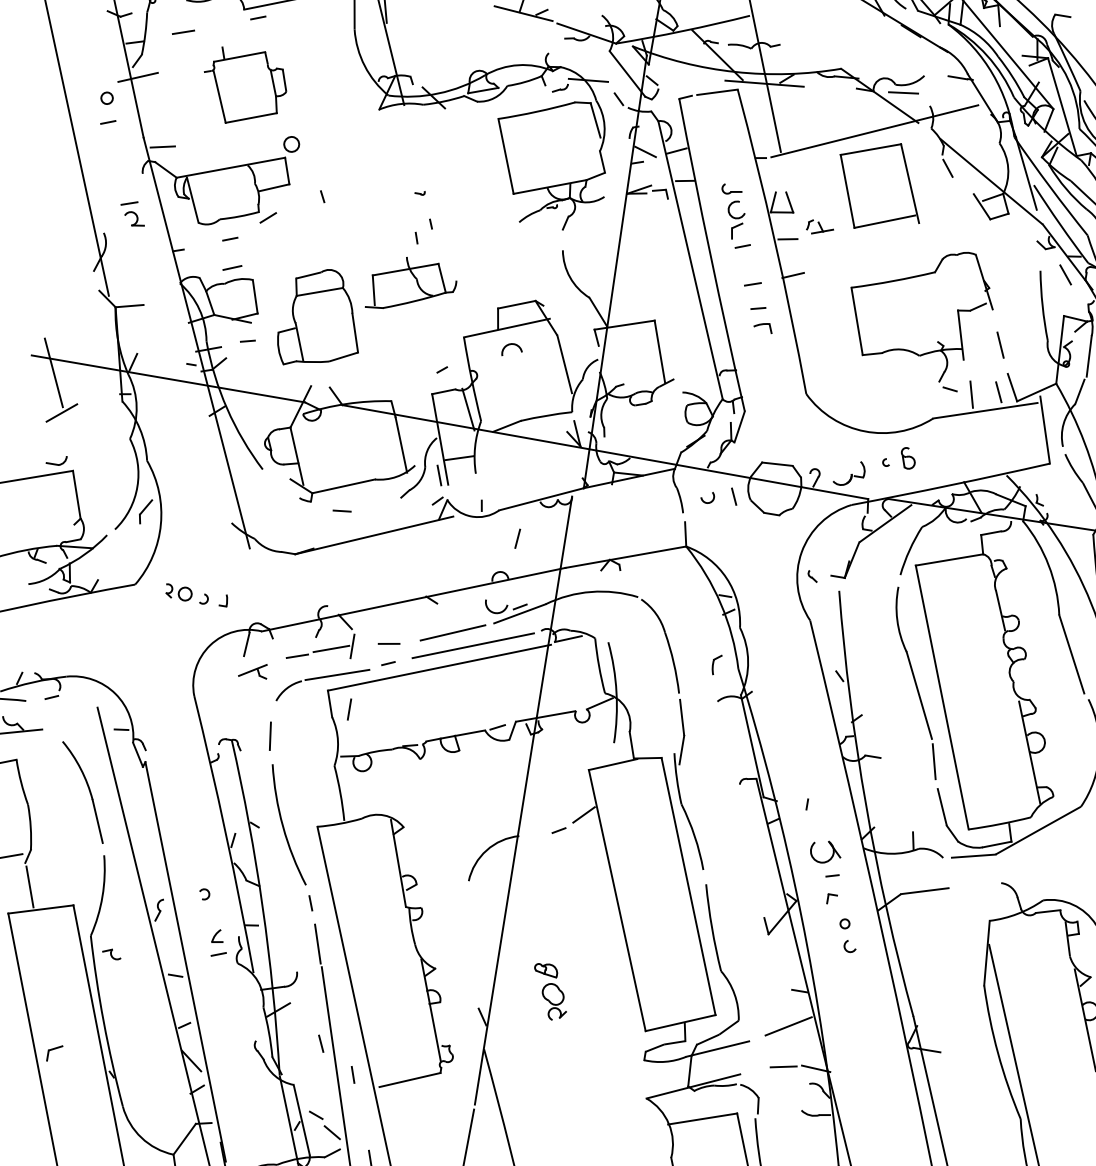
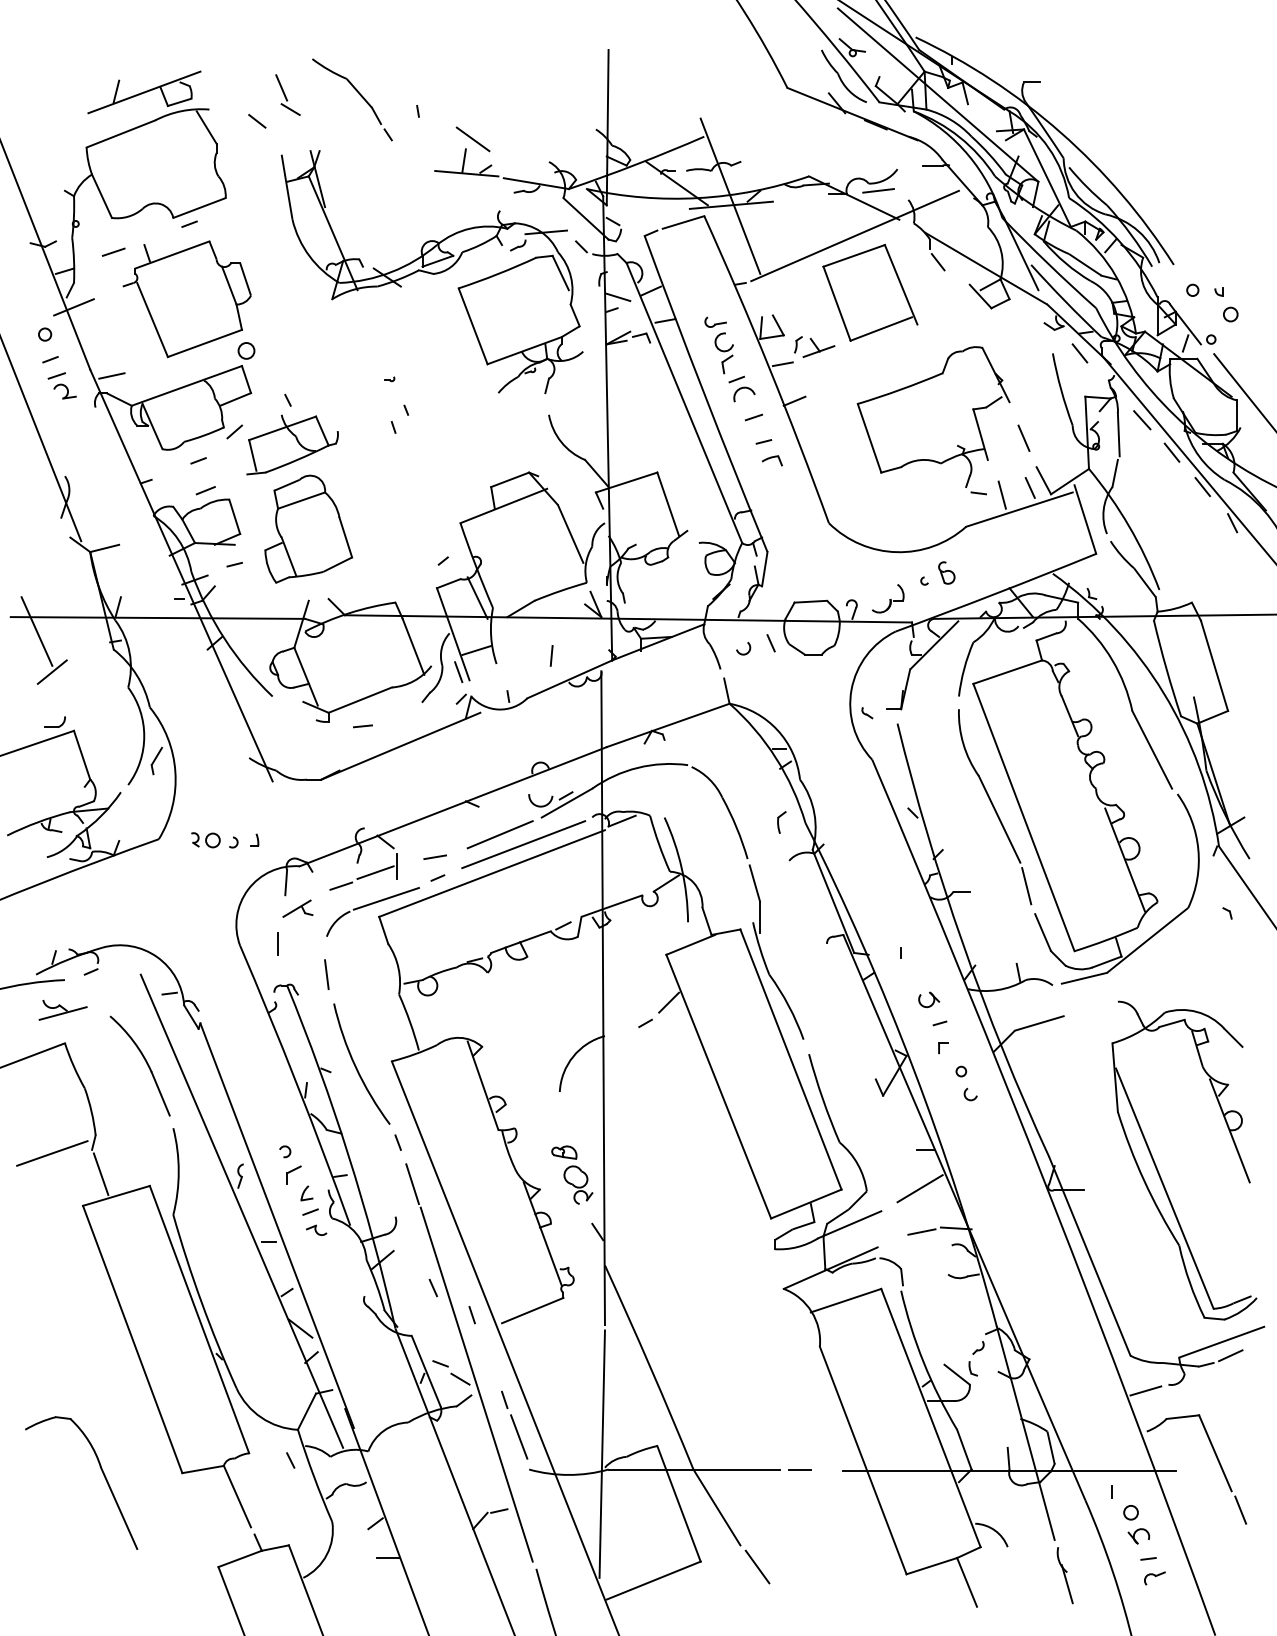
part: (243, 87) -> (186, 299), size x1.43
part: (132, 213) -> (61, 385), moved
part: (820, 227) -> (814, 346), size x1.43
part: (412, 286) -> (292, 444), moved
arc: (510, 345) -> (741, 389), moved
line: (517, 538) -> (551, 655), moved
line: (349, 709) -> (277, 943), moved
part: (826, 852) -> (929, 999), size x0.62
part: (111, 953) -> (316, 1229), moved
part: (550, 991) -> (572, 1174), moved
part: (54, 1052) -> (293, 1174), moved

